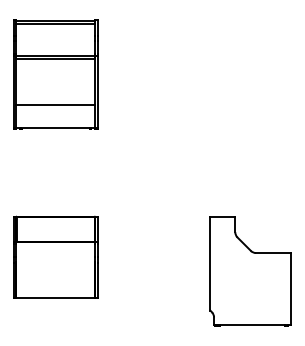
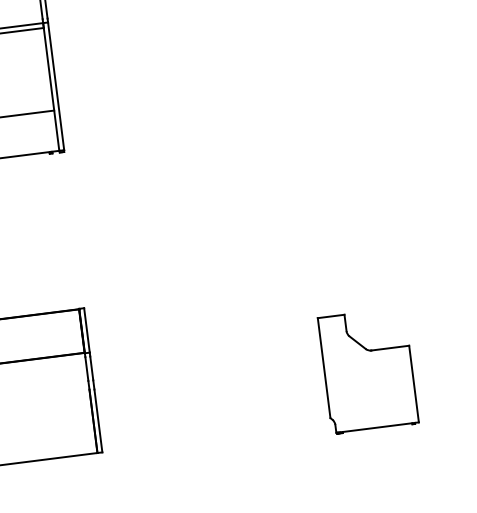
part: (250, 271) -> (368, 370), size x0.6

